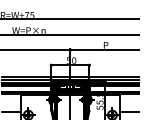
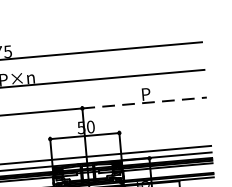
line: (105, 50) -> (146, 103), solid -> dashed

